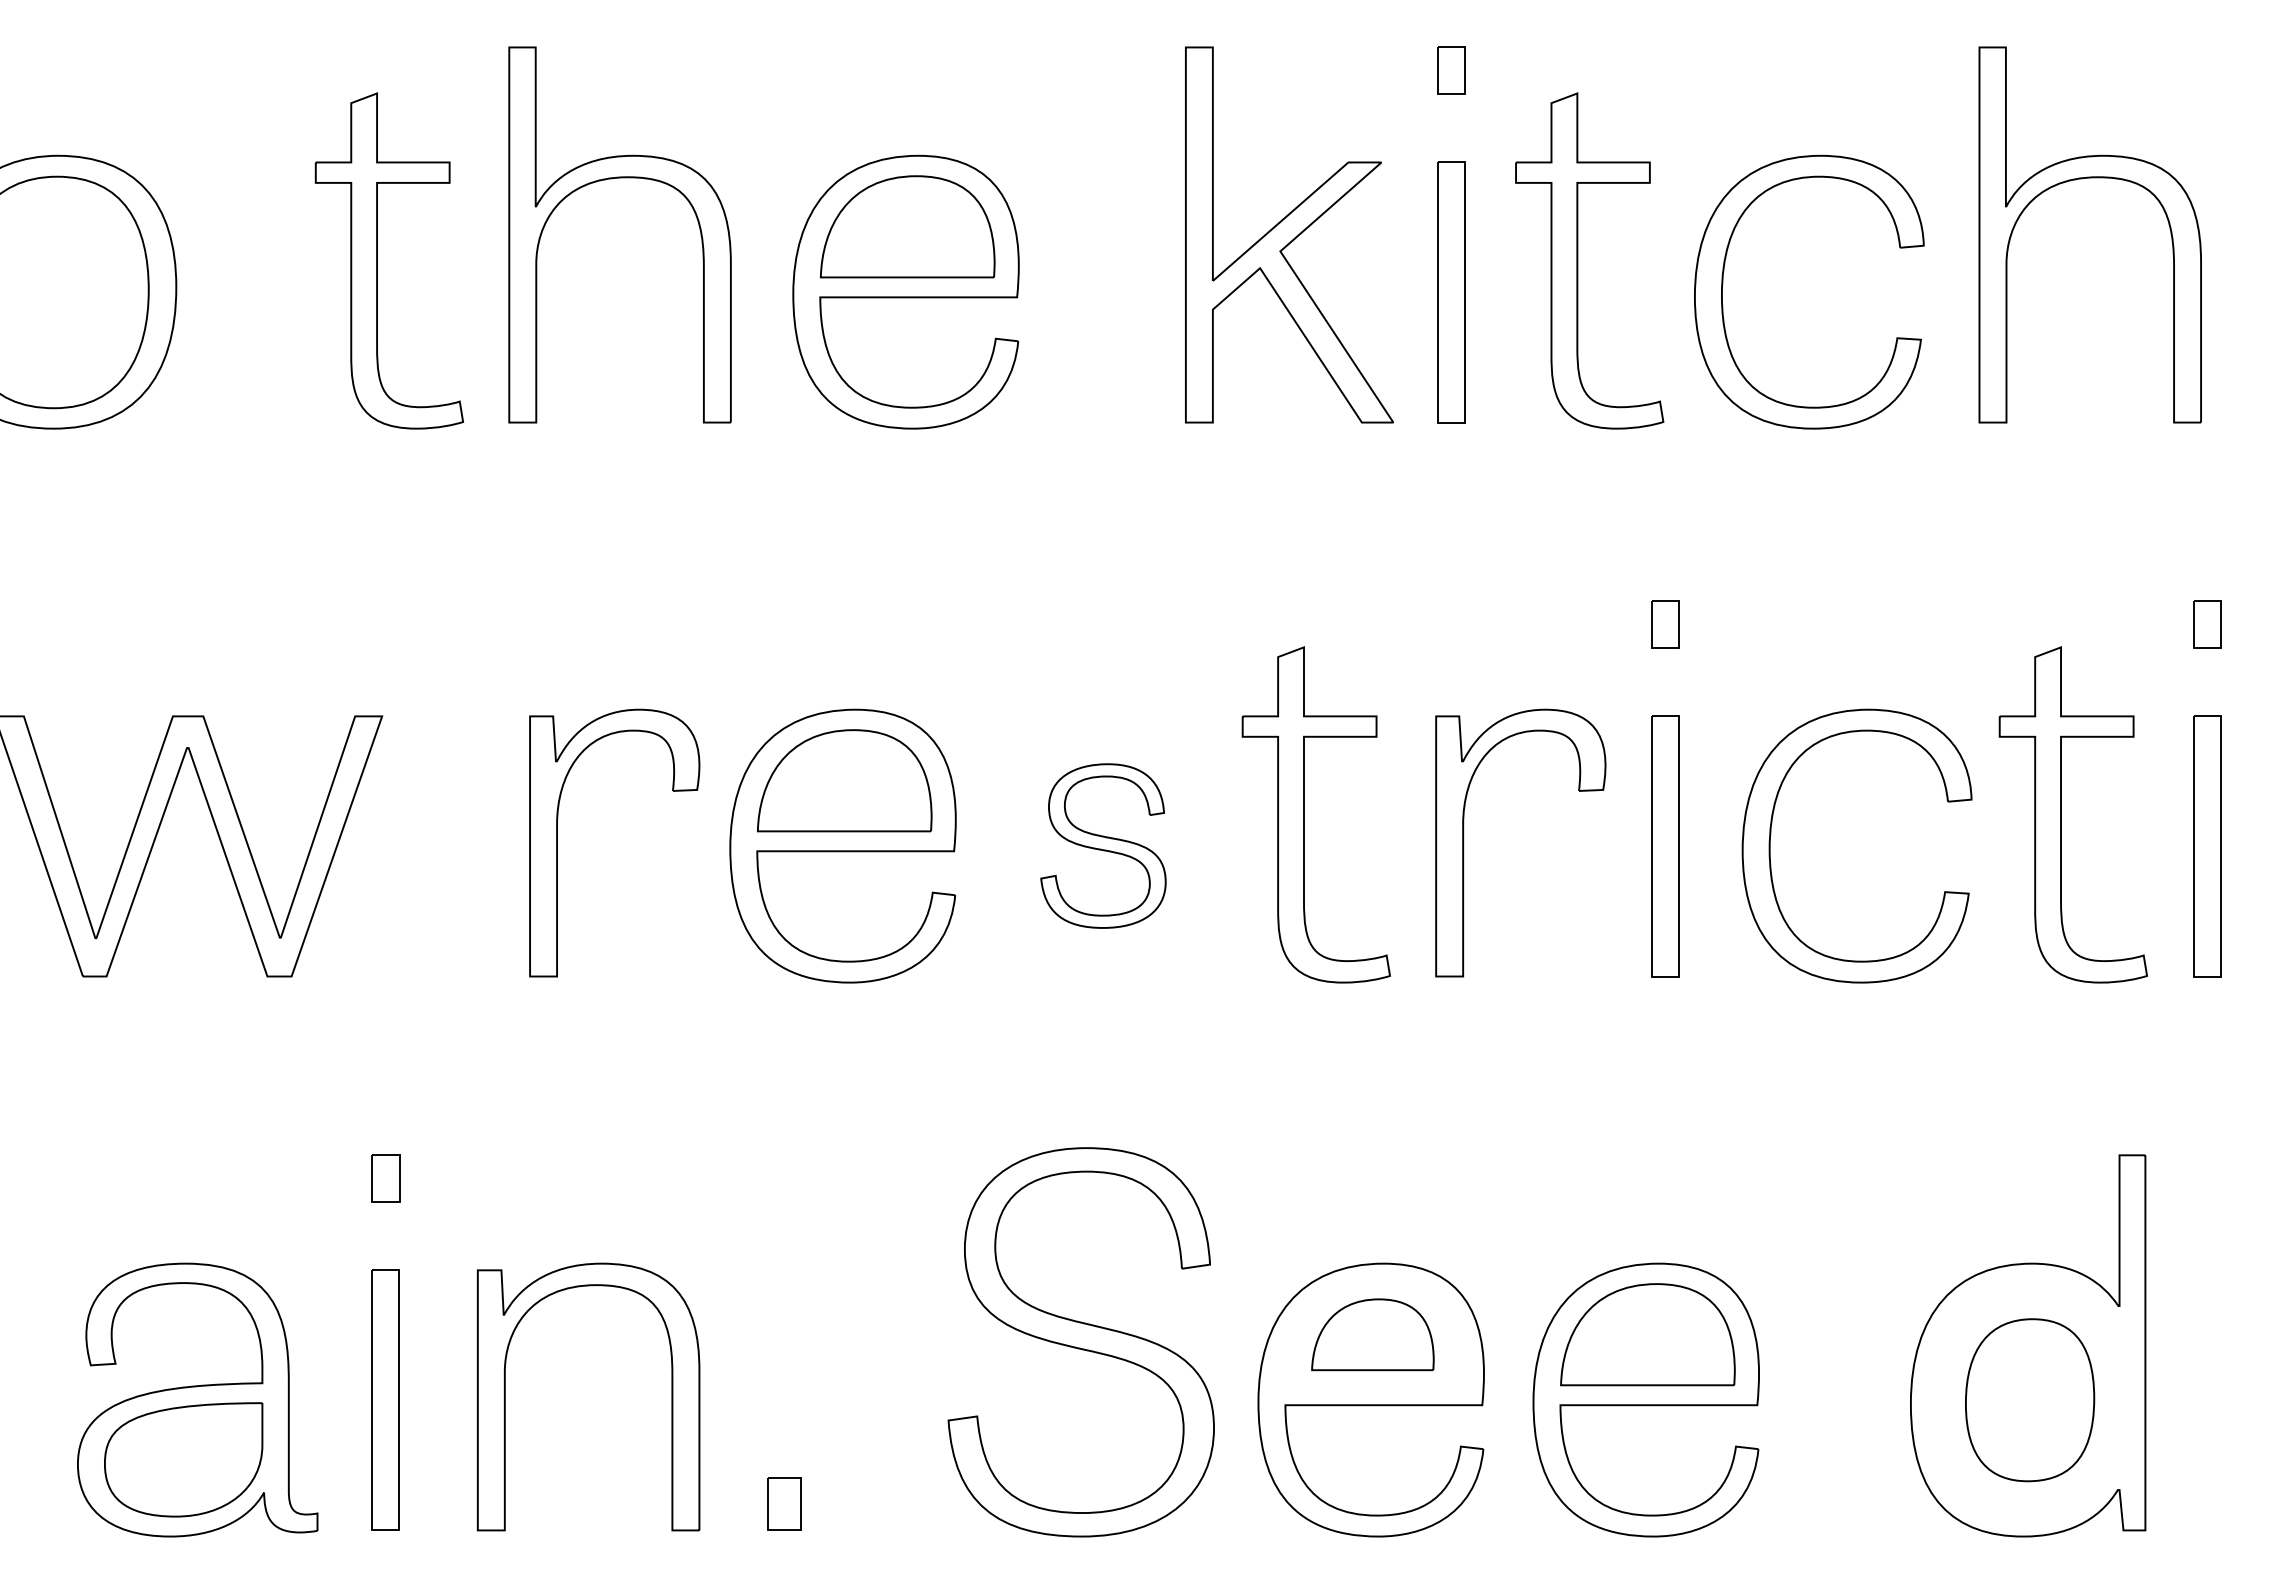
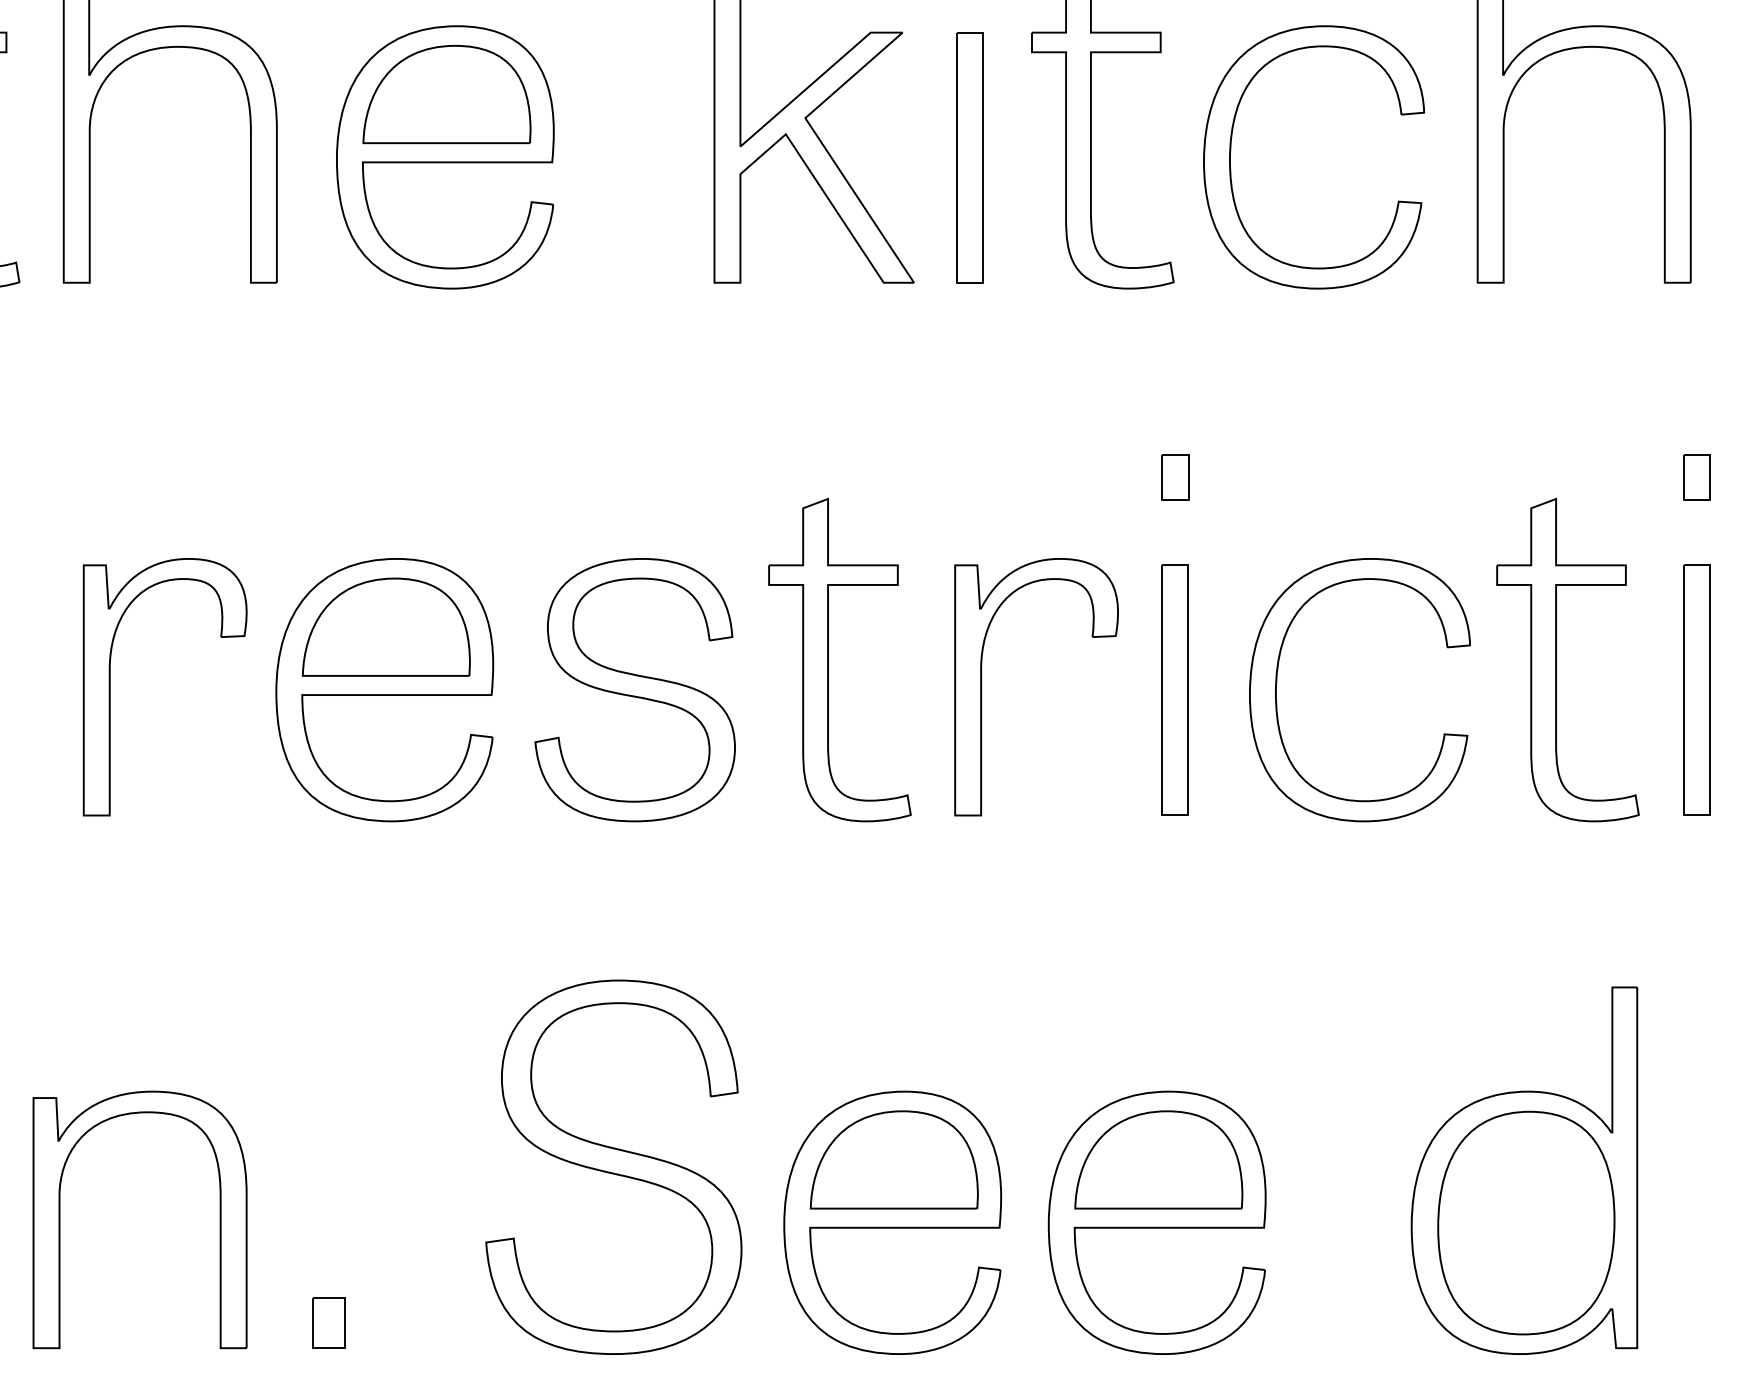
part: (1103, 845) -> (635, 689), size x1.67
part: (1372, 1334) -> (893, 1159), size x1.43
part: (2029, 1399) -> (1525, 1222), size x1.43

